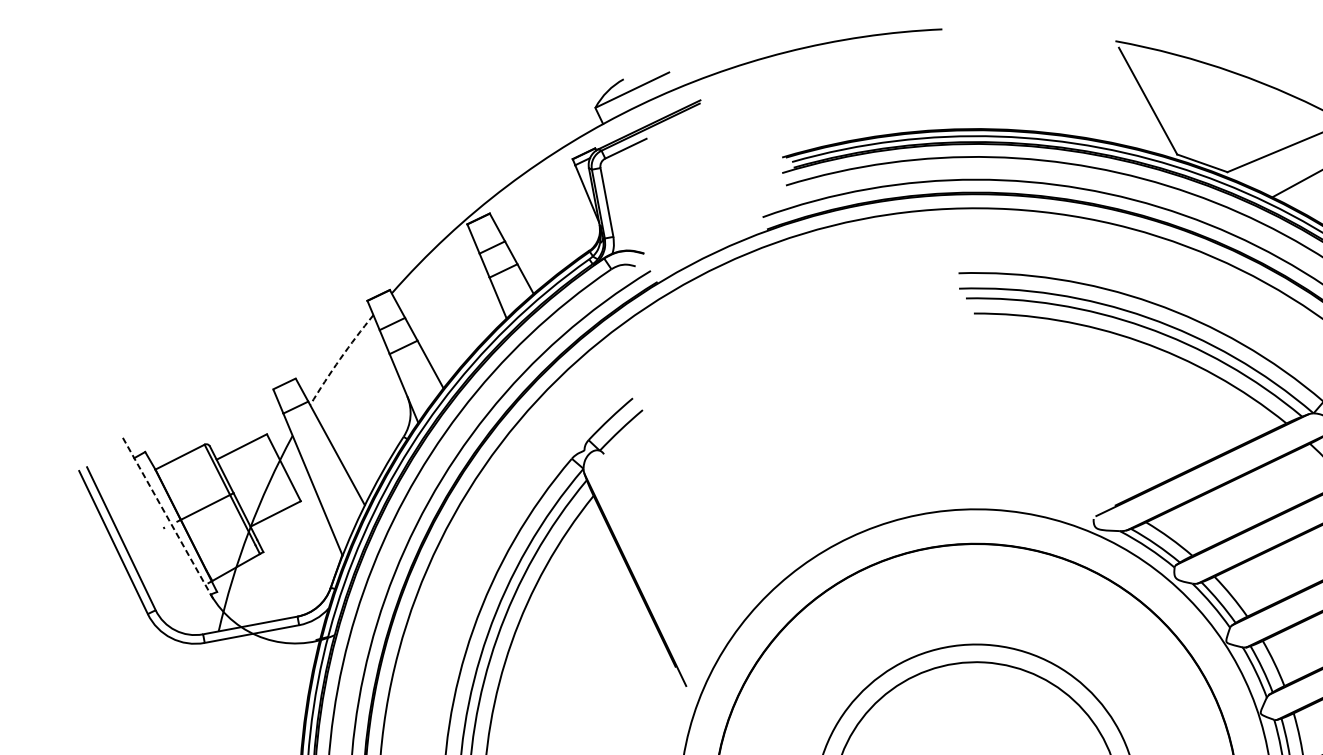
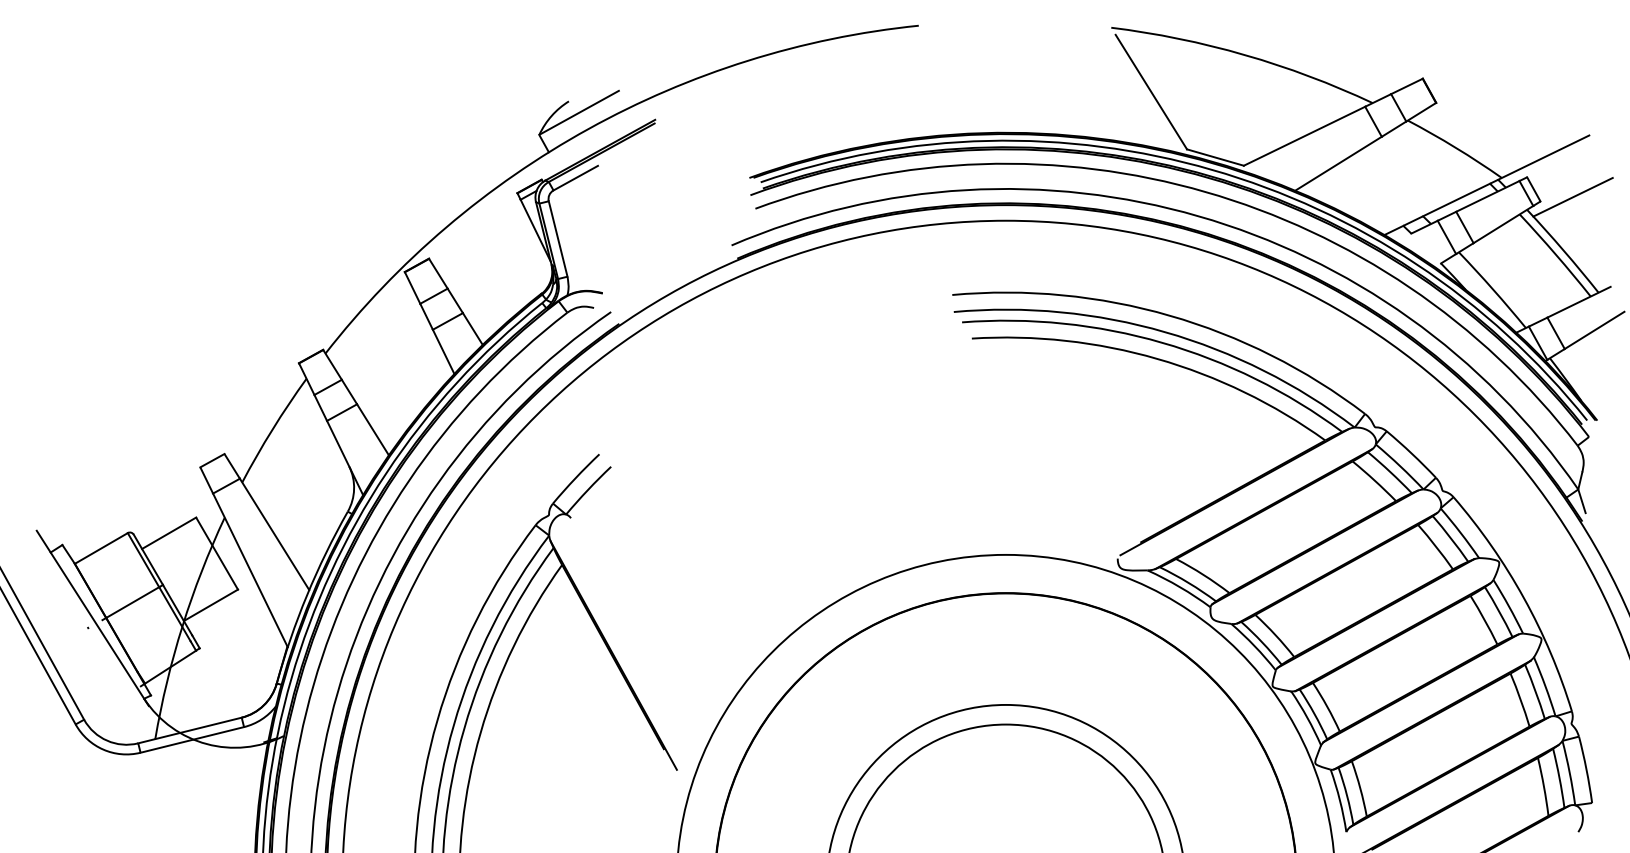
arc: (340, 359) -> (272, 429), dashed -> solid
line: (168, 519) -> (92, 618), dashed -> solid

